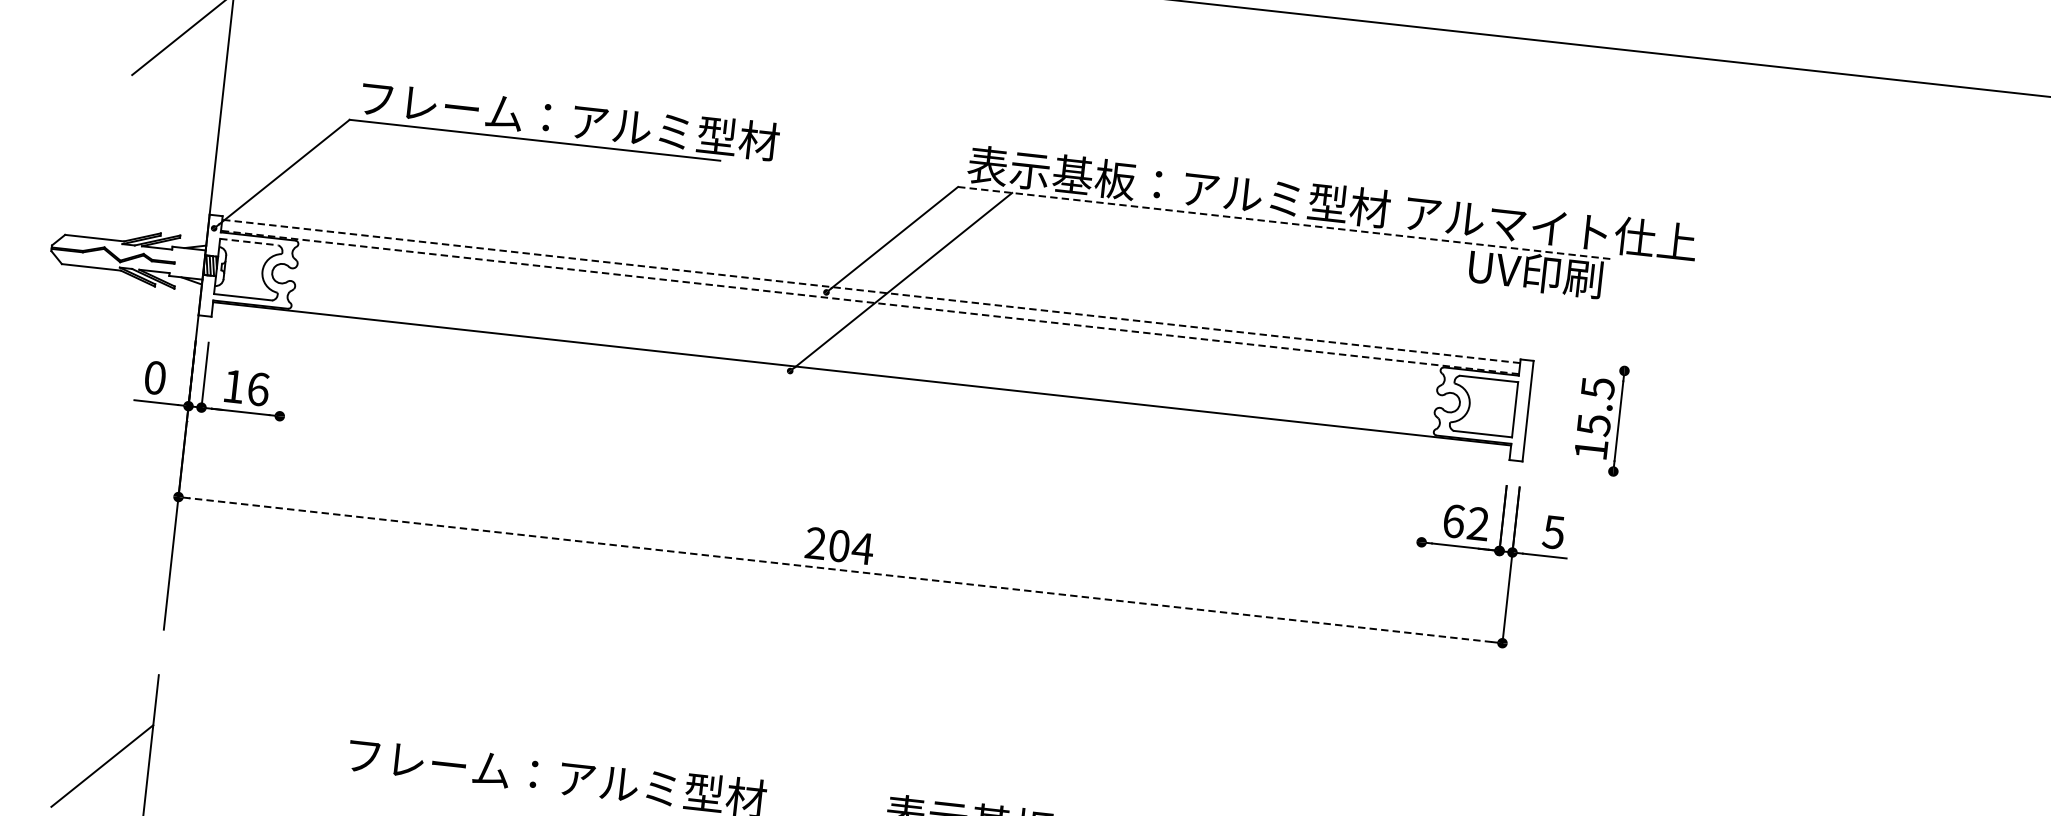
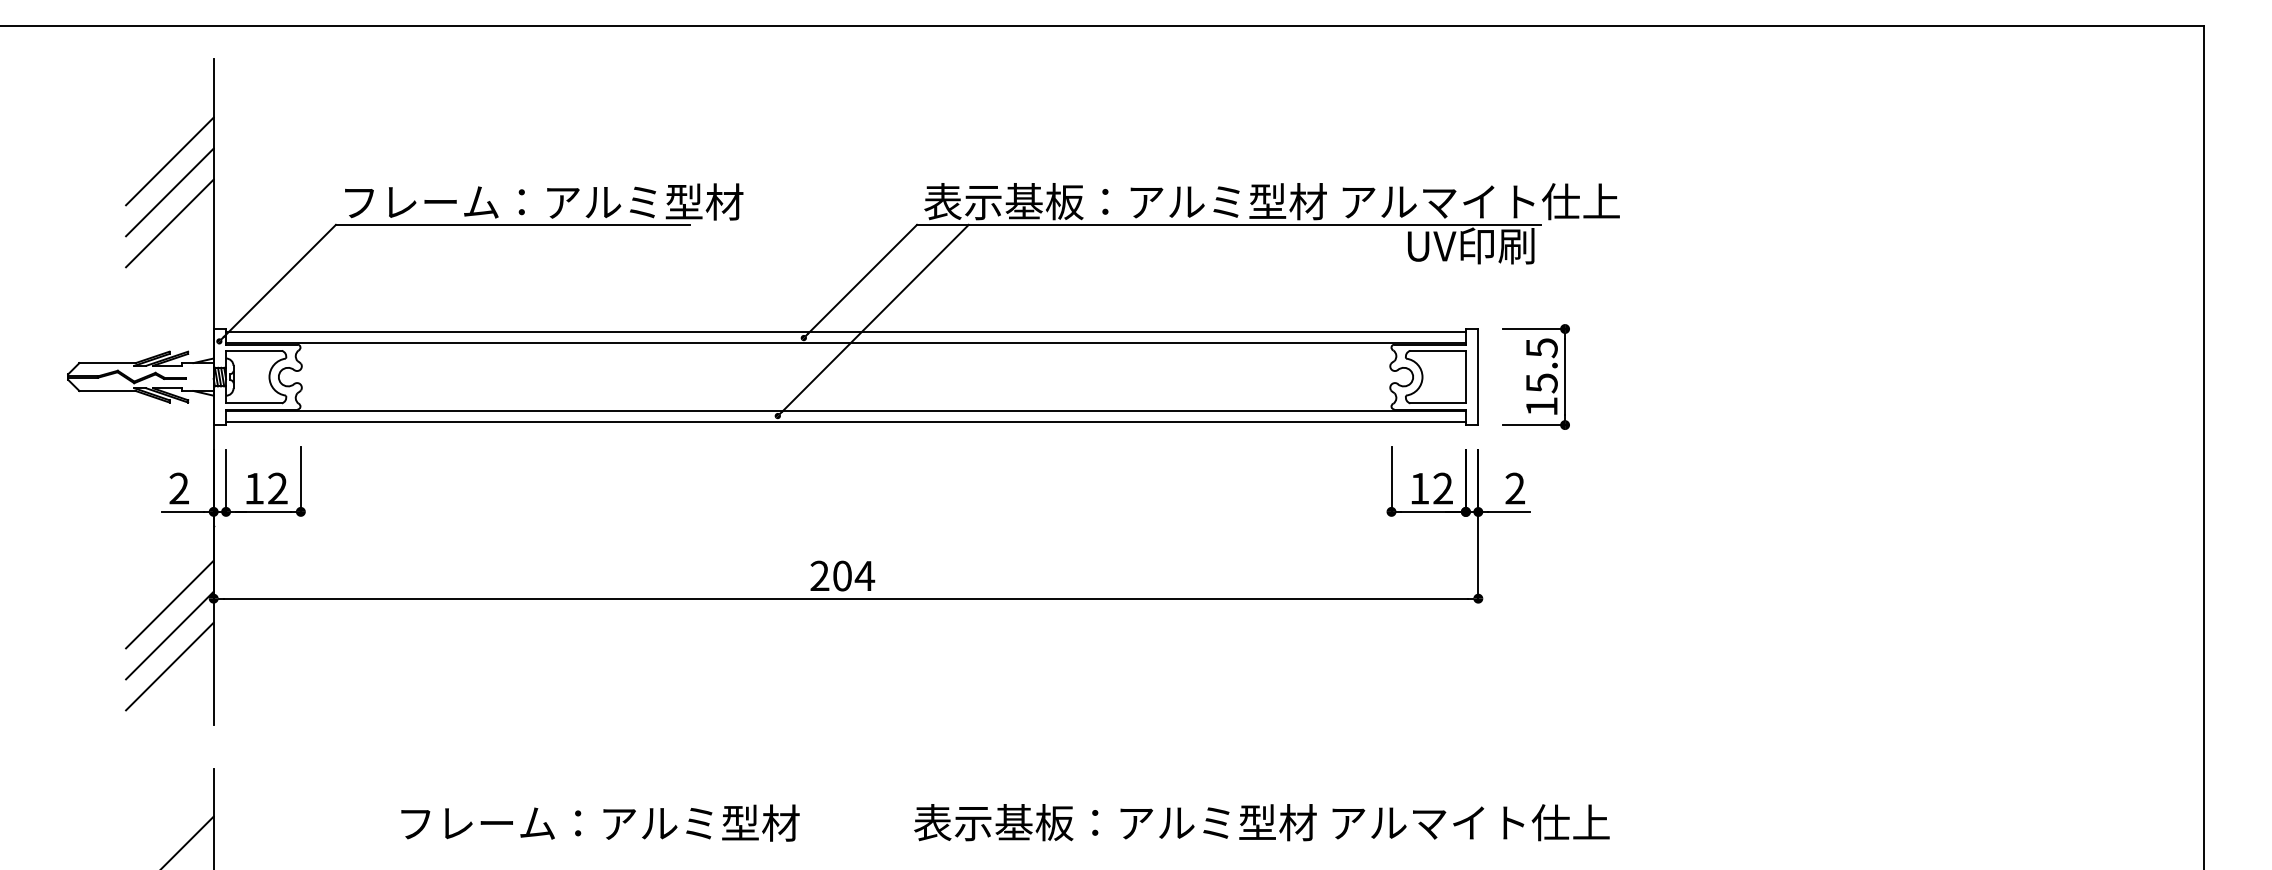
line: (179, 66) -> (169, 192), added
line: (175, 99) -> (169, 223), added
line: (1284, 222) -> (1228, 224), dashed -> solid
line: (248, 241) -> (253, 350), dashed -> solid
line: (871, 291) -> (846, 332), dashed -> solid
line: (870, 303) -> (846, 343), dashed -> solid
line: (1592, 367) -> (1534, 329), added
text: (155, 377) -> (179, 488), 0 -> 2
line: (283, 381) -> (300, 478), added
line: (860, 384) -> (845, 421), added
text: (258, 389) -> (277, 488), 16 -> 12
line: (1581, 468) -> (1534, 425), added
line: (131, 498) -> (169, 604), added
line: (1425, 507) -> (1391, 478), added
text: (1453, 521) -> (1419, 488), 62 -> 12
line: (127, 530) -> (169, 635), added
text: (1553, 532) -> (1514, 488), 5 -> 2
line: (124, 562) -> (169, 666), added
line: (839, 569) -> (845, 598), dashed -> solid

